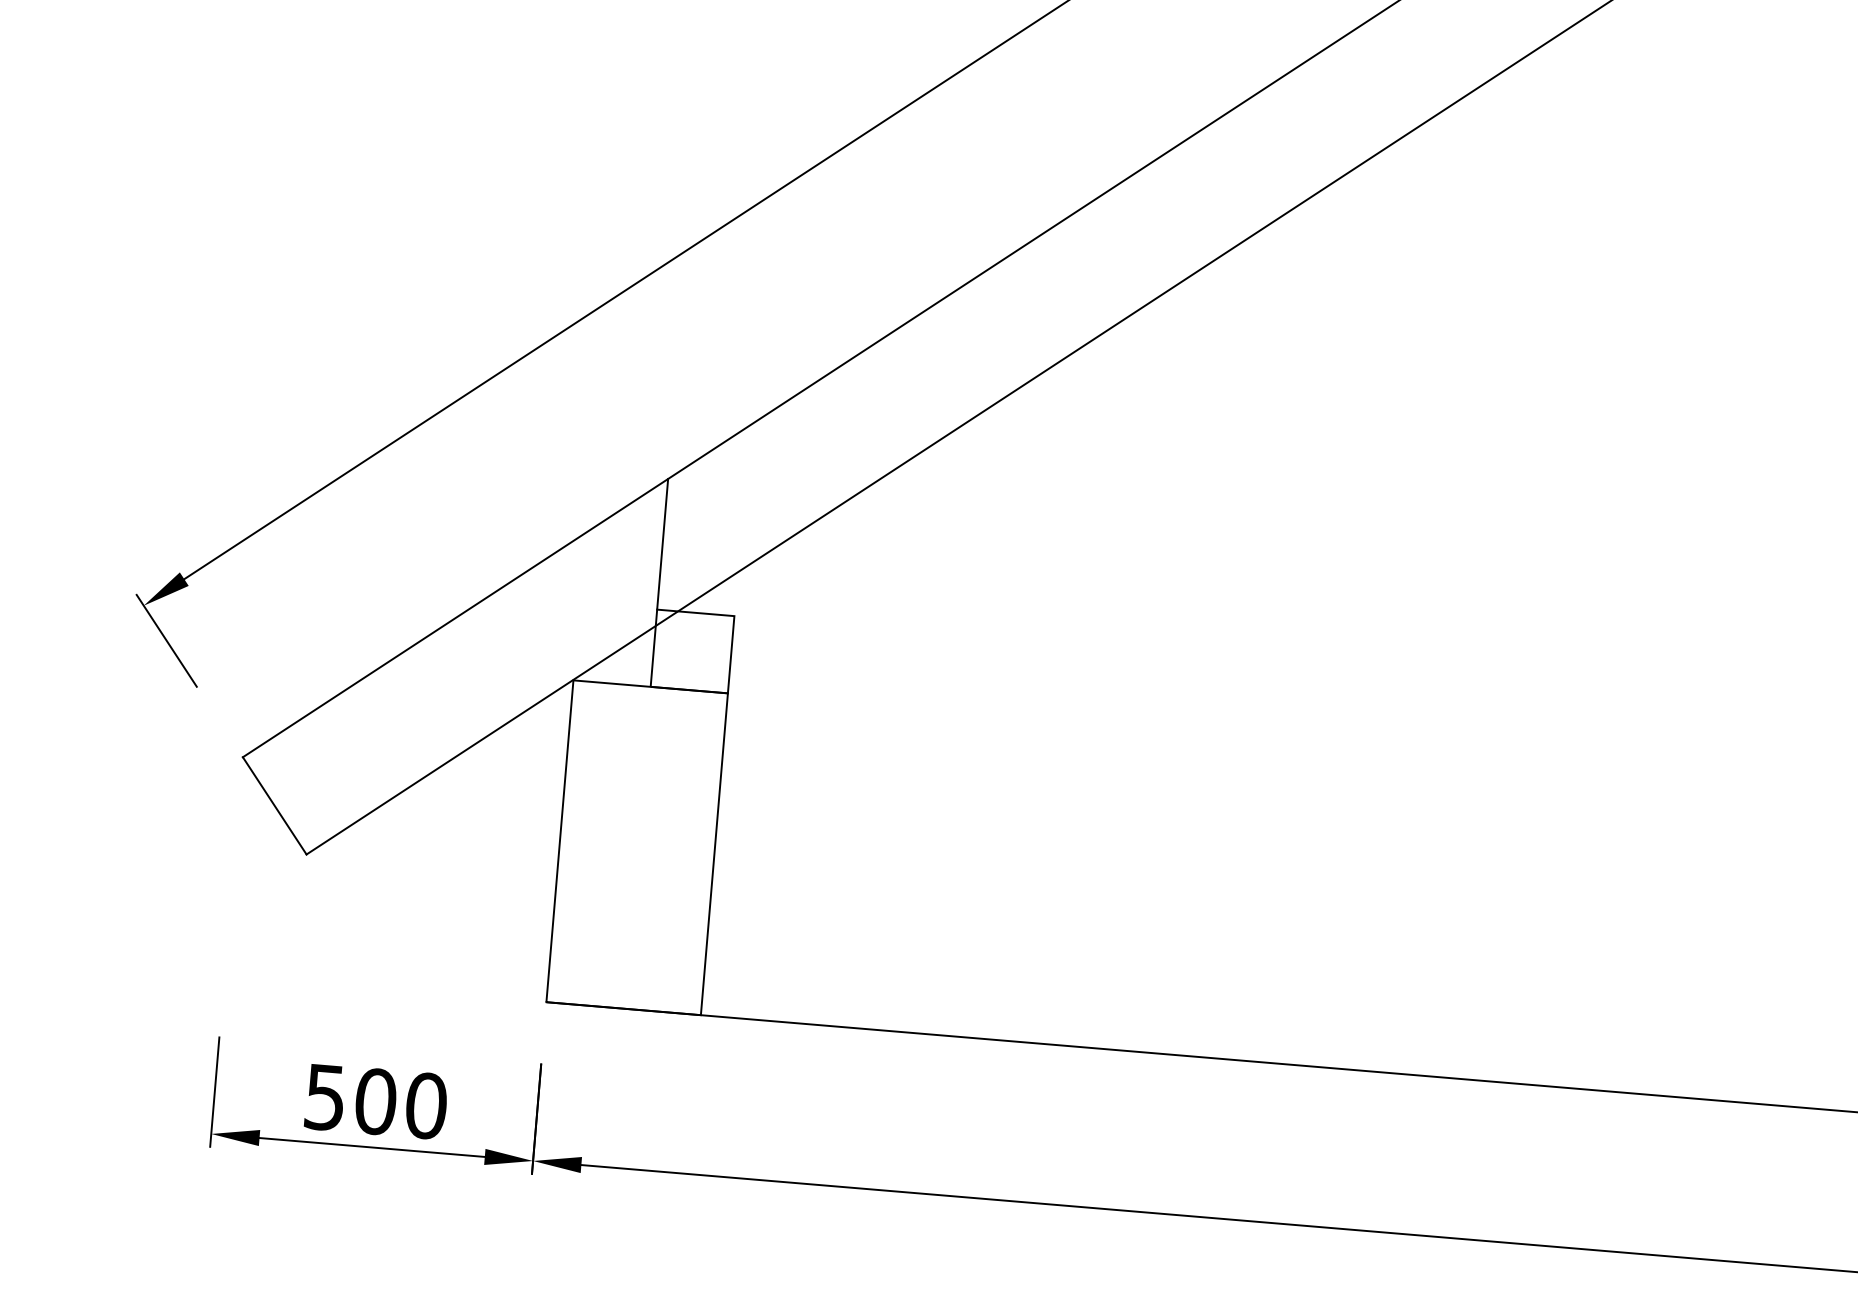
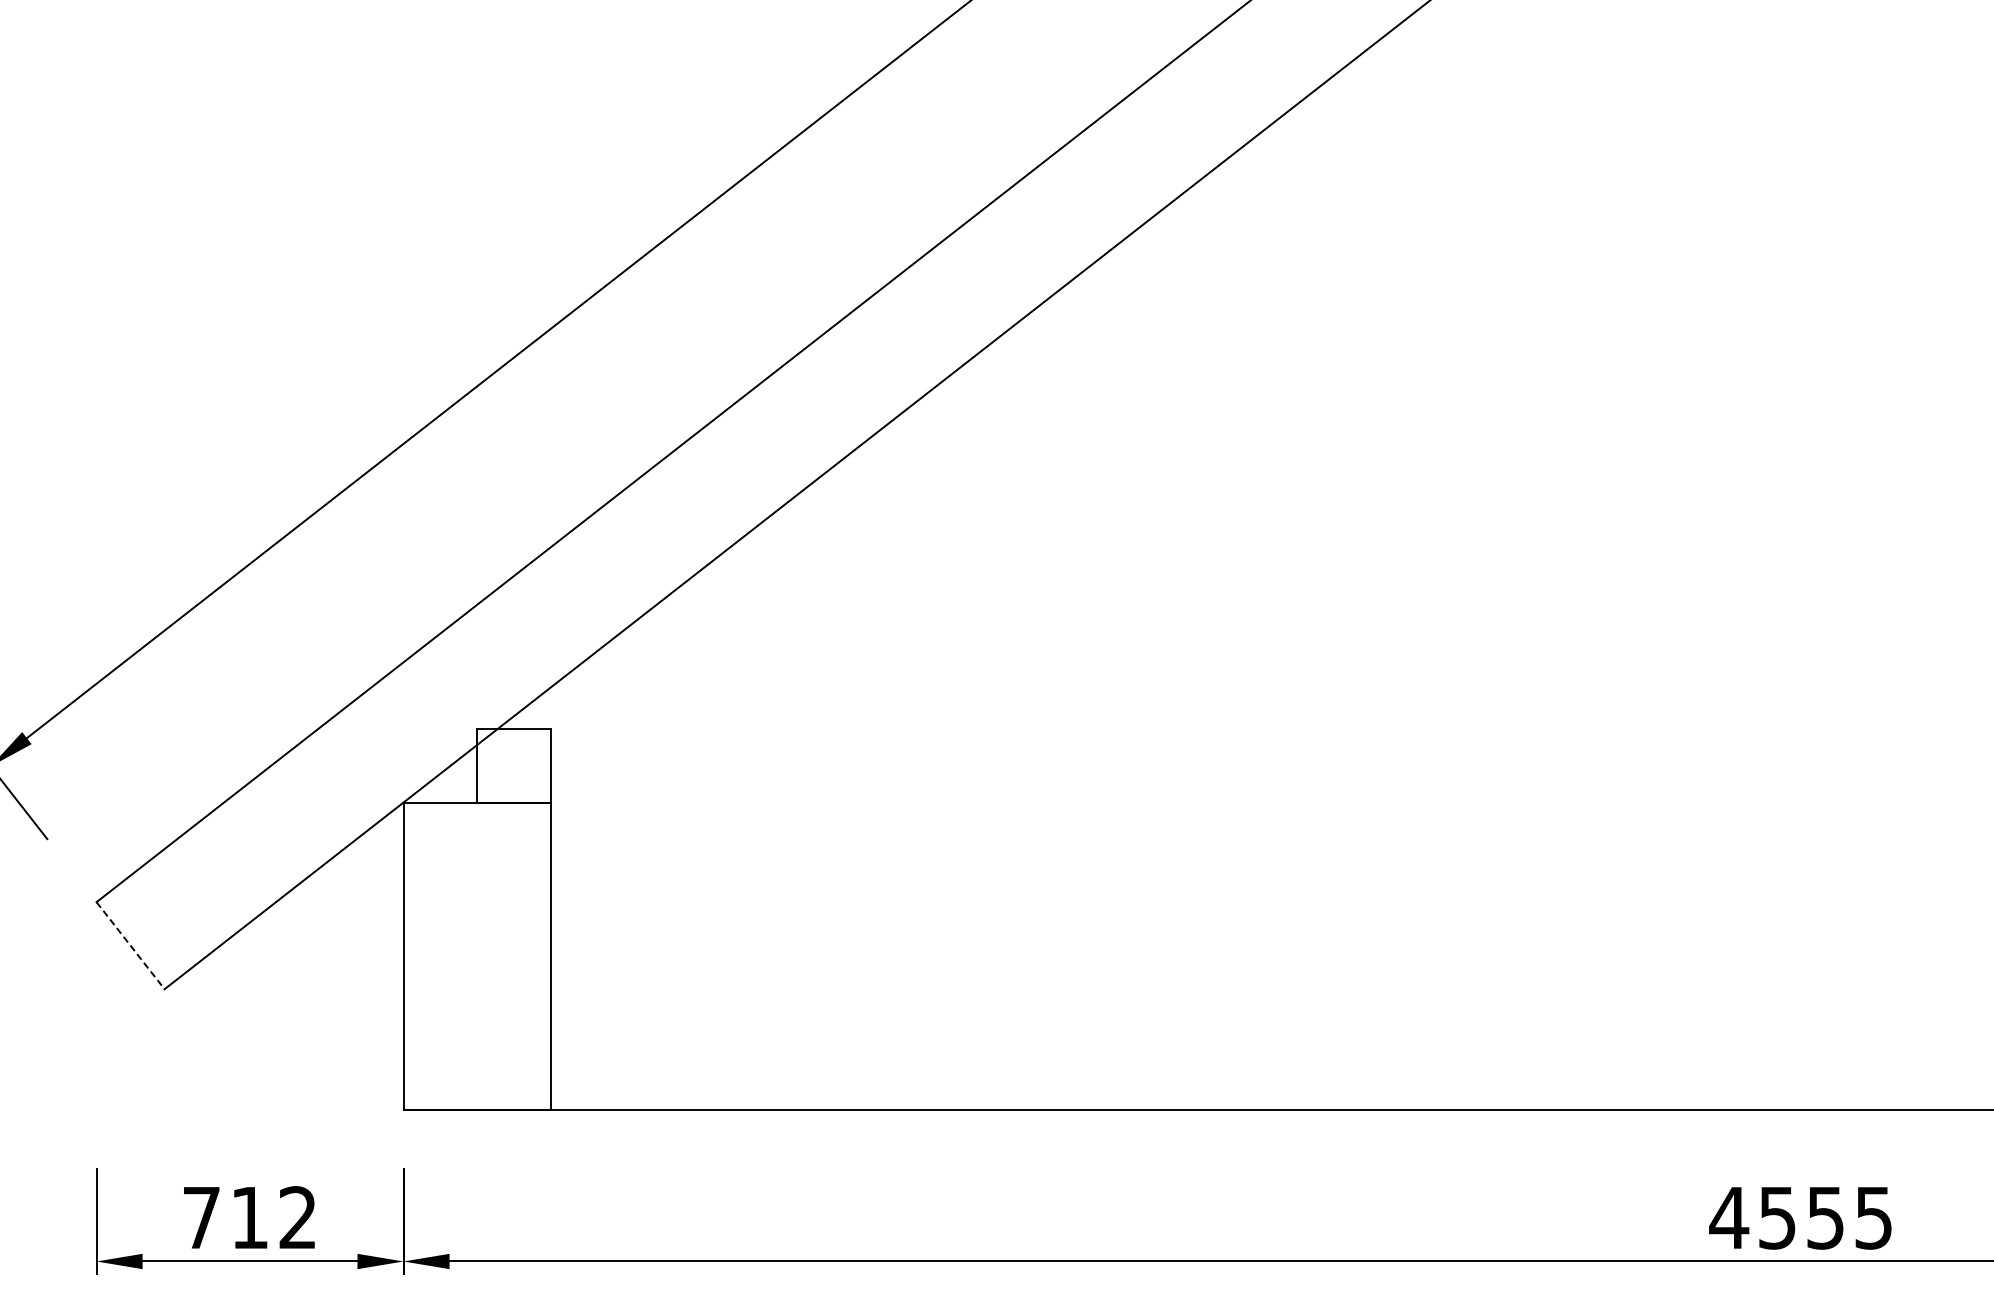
line: (663, 543) -> (477, 666), removed
line: (274, 806) -> (130, 946), solid -> dashed
text: (376, 1101) -> (250, 1217), 500 -> 712

